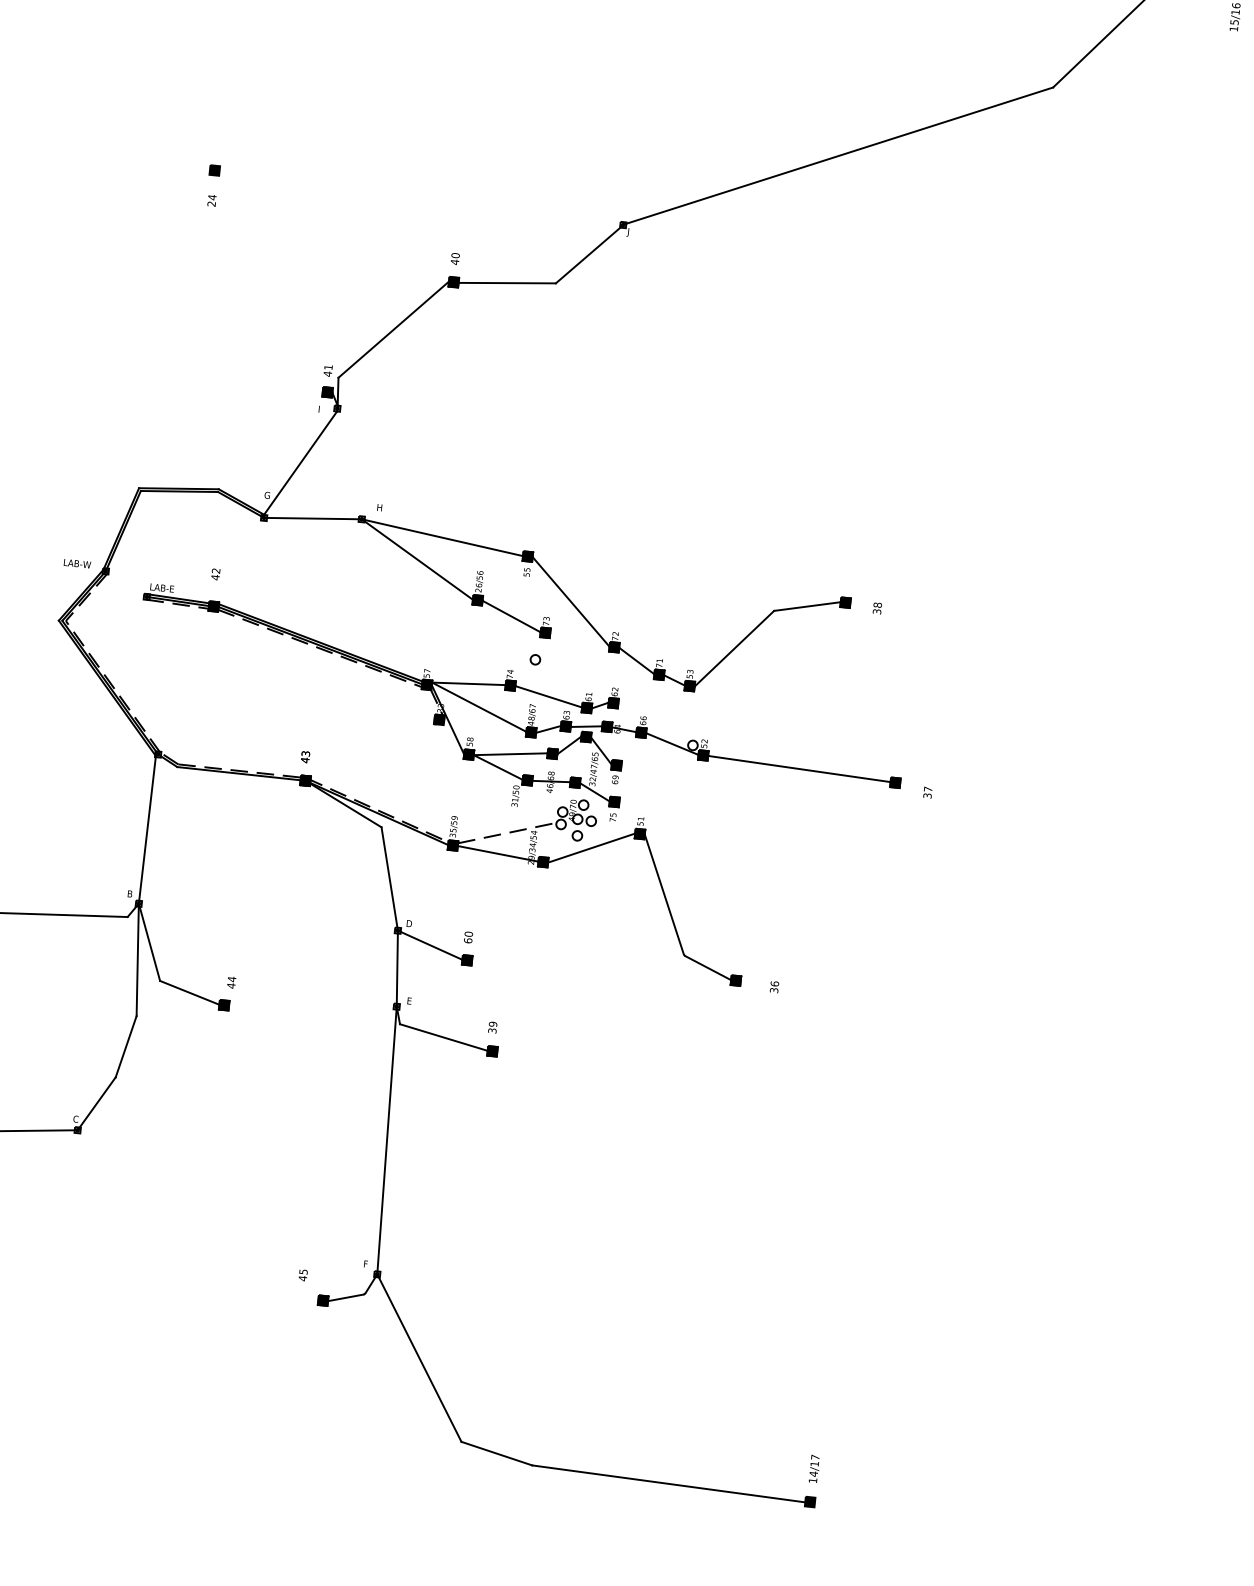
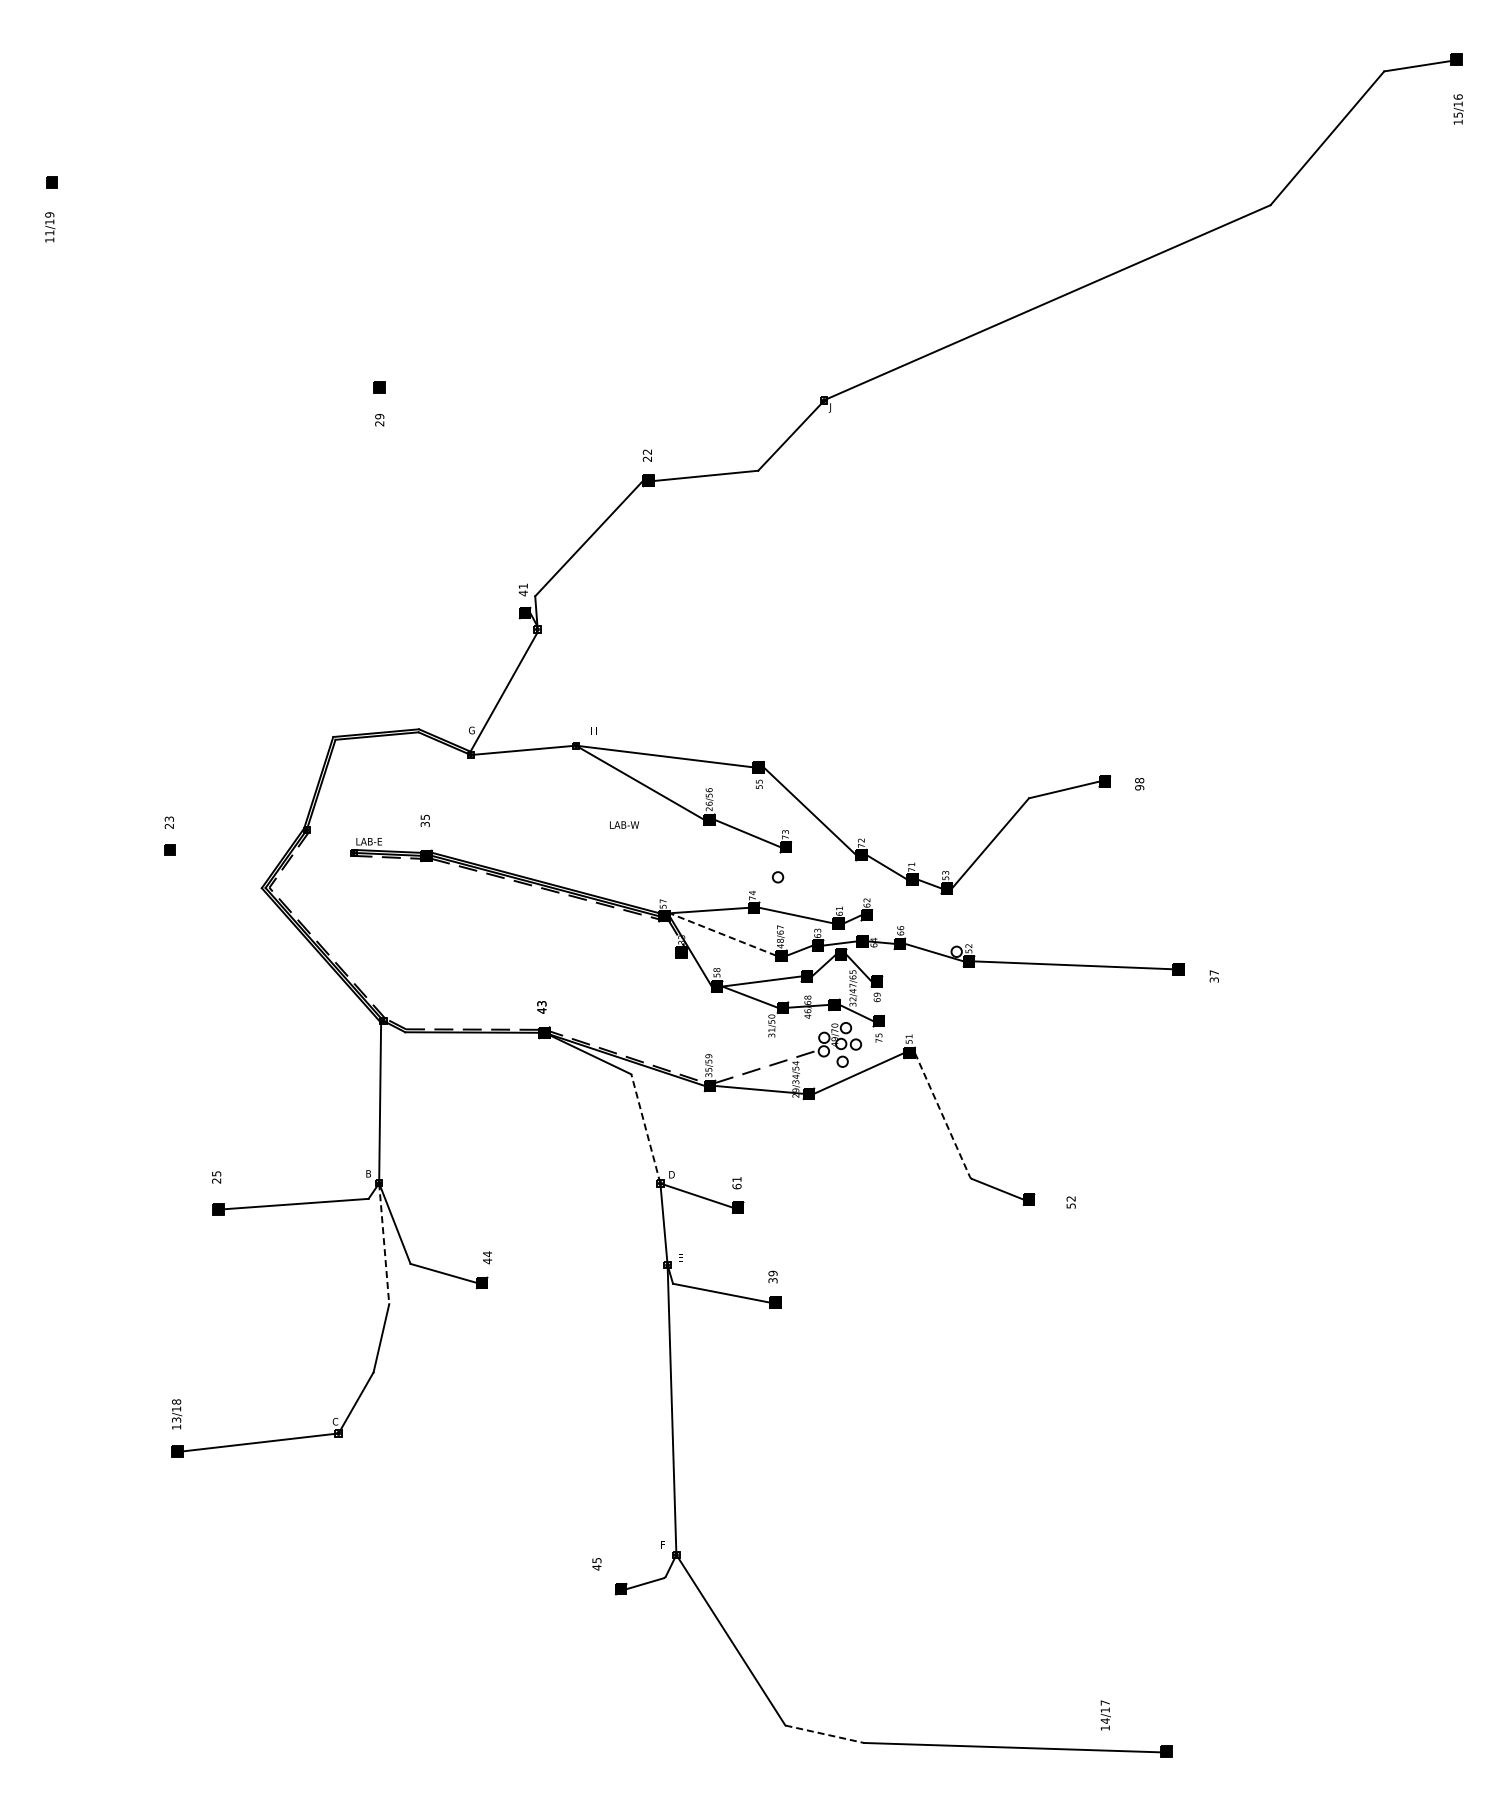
text: (212, 197) -> (379, 416), 24 -> 29
text: (455, 258) -> (647, 455), 40 -> 22
text: (77, 563) -> (624, 824), moved
text: (215, 573) -> (424, 820), 42 -> 35
text: (876, 611) -> (1139, 787), 38 -> 98
line: (478, 707) -> (722, 934), solid -> dashed
line: (389, 878) -> (645, 1128), solid -> dashed
line: (664, 893) -> (942, 1114), solid -> dashed
text: (468, 934) -> (736, 1179), 60 -> 61
line: (138, 959) -> (384, 1243), solid -> dashed
text: (773, 987) -> (1070, 1202), 36 -> 52
line: (497, 1453) -> (825, 1734), solid -> dashed
text: (814, 1468) -> (1105, 1715), moved

